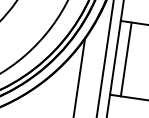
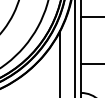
line: (126, 59) -> (88, 40), removed

